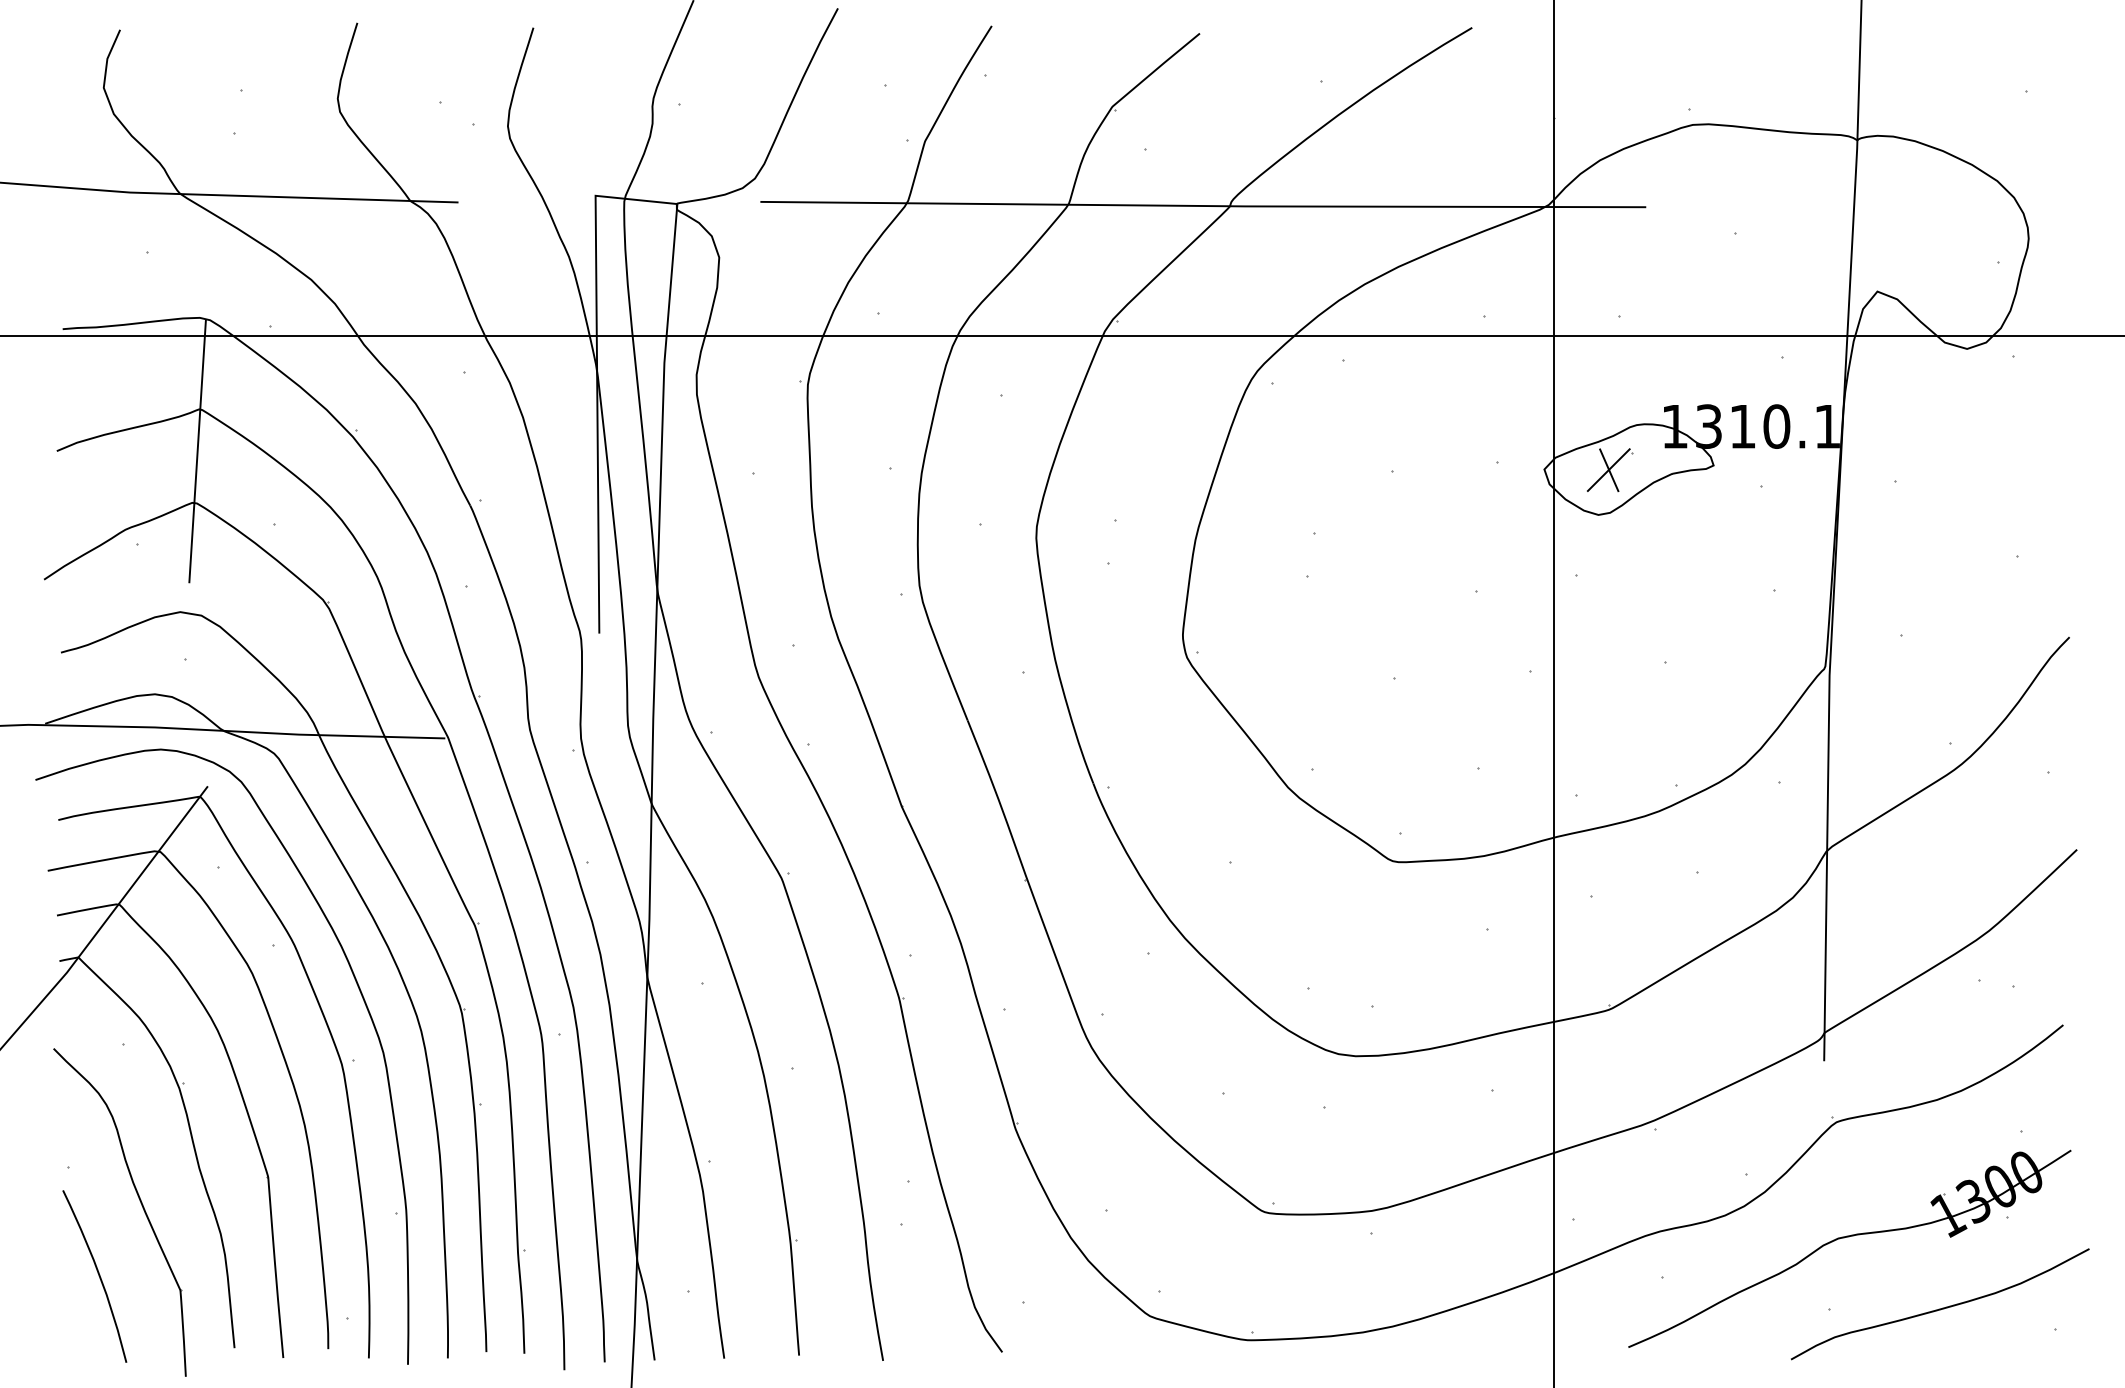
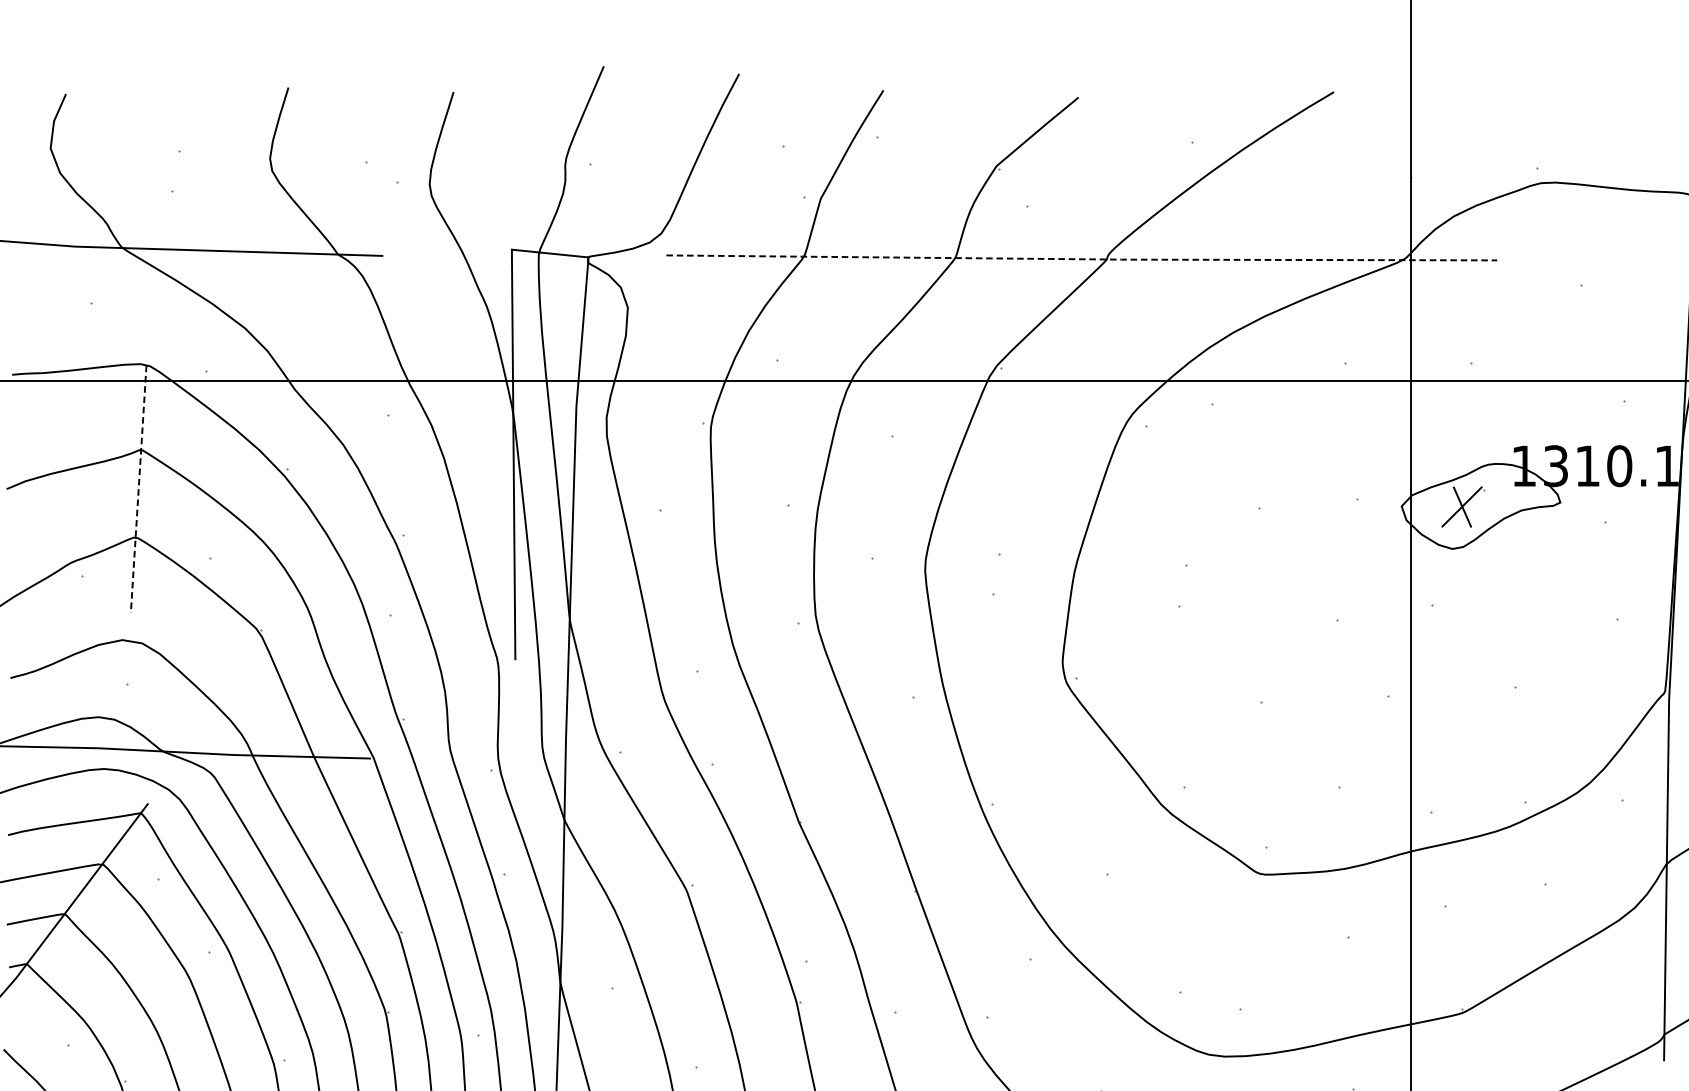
line: (1203, 206) -> (1081, 259), solid -> dashed
line: (197, 451) -> (138, 489), solid -> dashed

